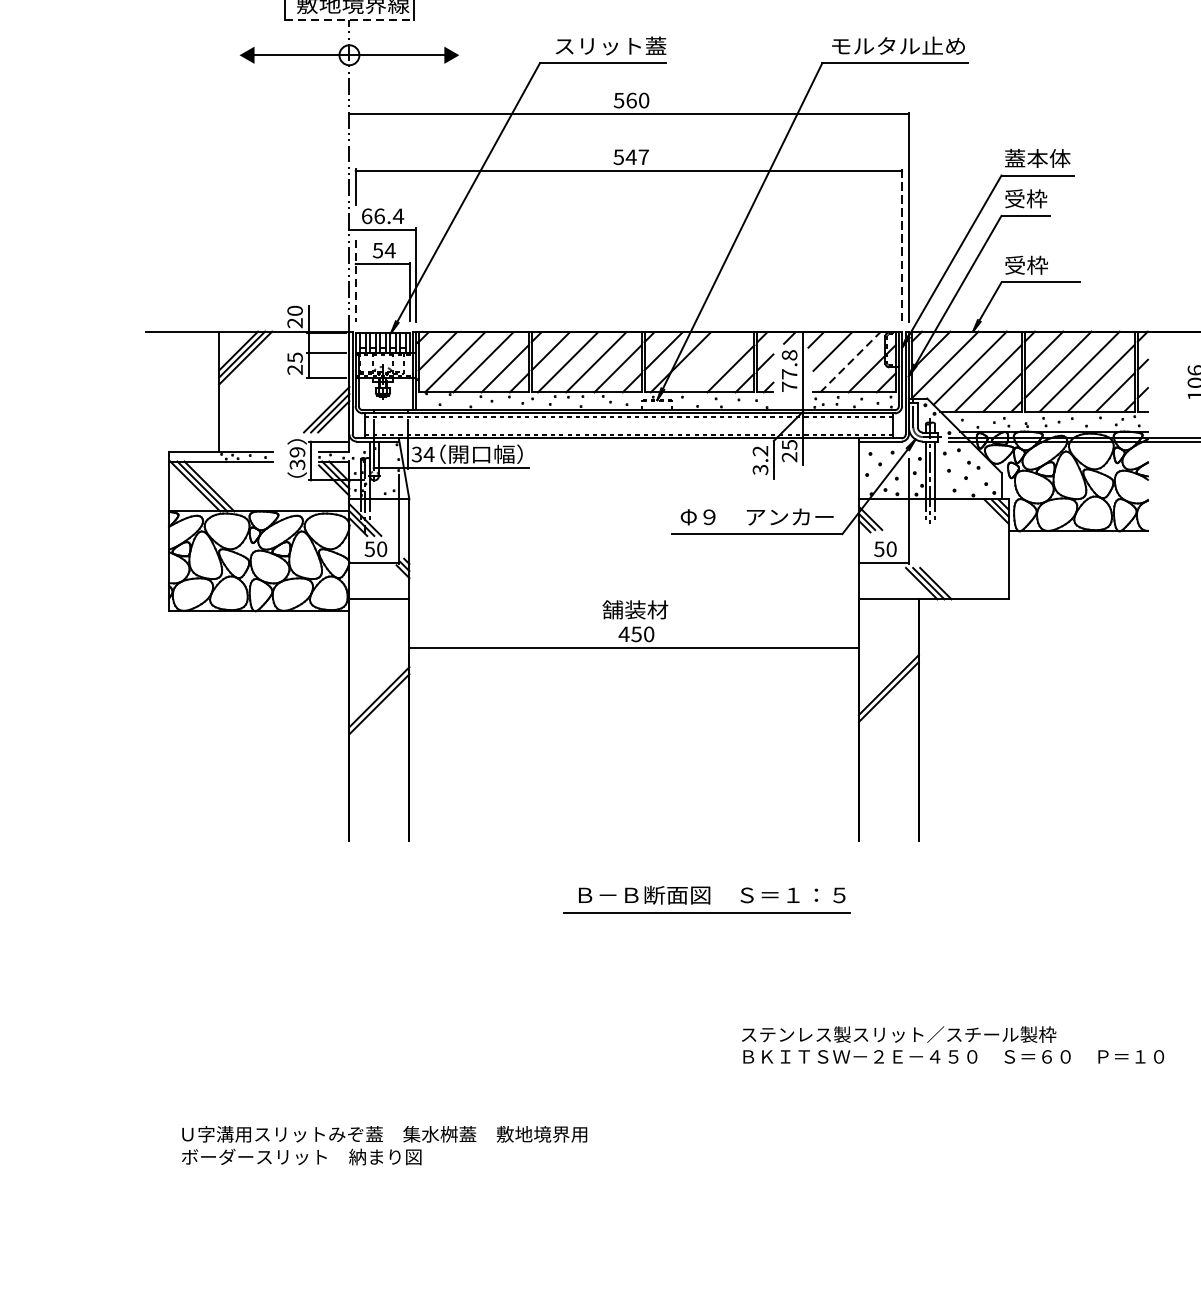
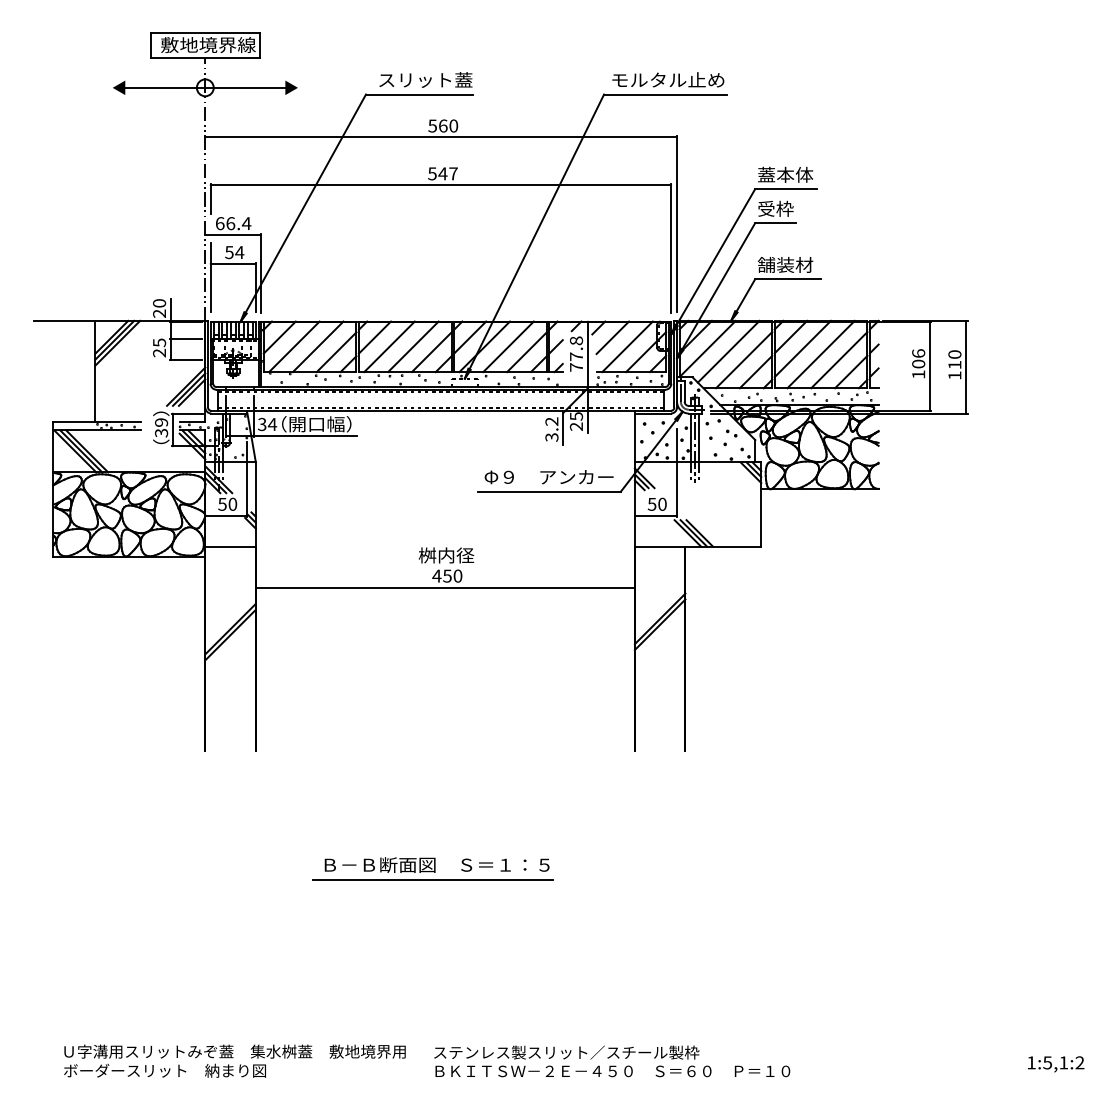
line: (349, 20) -> (205, 58), dashed -> solid
line: (902, 245) -> (671, 248), dashed -> solid
text: (1037, 264) -> (785, 264), 受枠 -> 舗装材
line: (355, 280) -> (210, 277), dashed -> solid
line: (709, 362) -> (508, 346), added
line: (850, 362) -> (627, 346), dashed -> solid
text: (635, 609) -> (446, 555), 舗装材 -> 桝内径
part: (706, 899) -> (432, 868), moved
text: (953, 1045) -> (612, 1061), moved
text: (384, 1144) -> (234, 1060), moved

